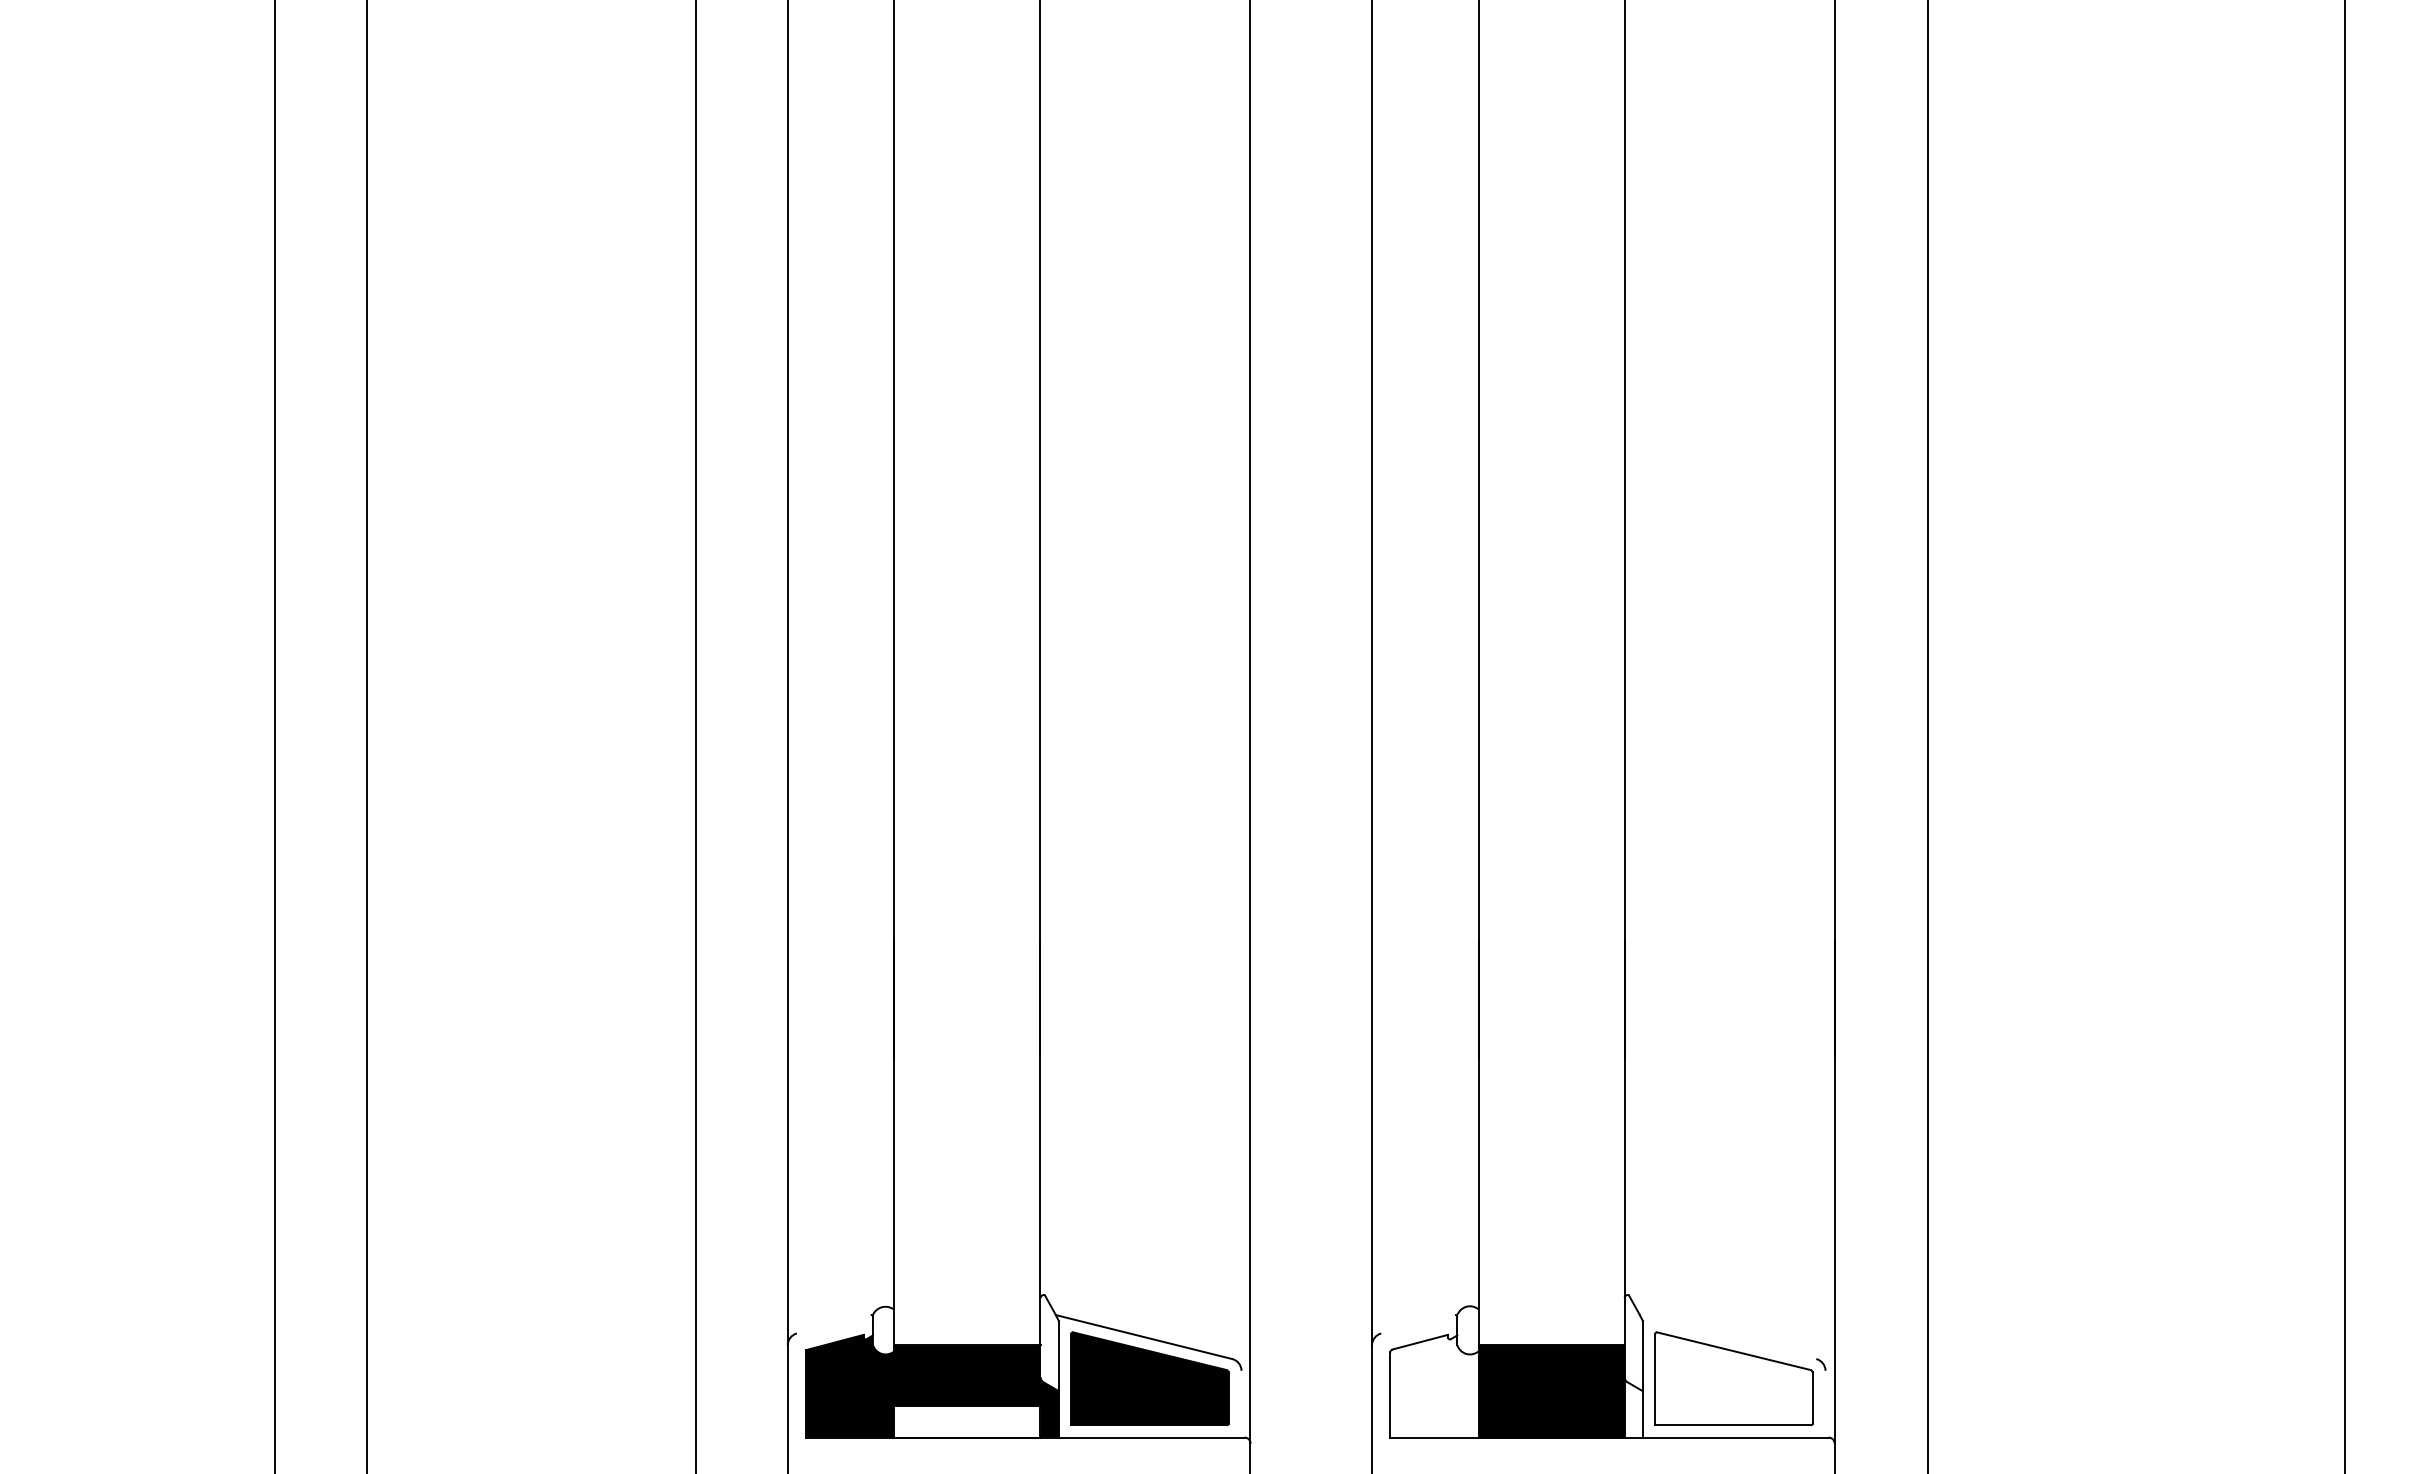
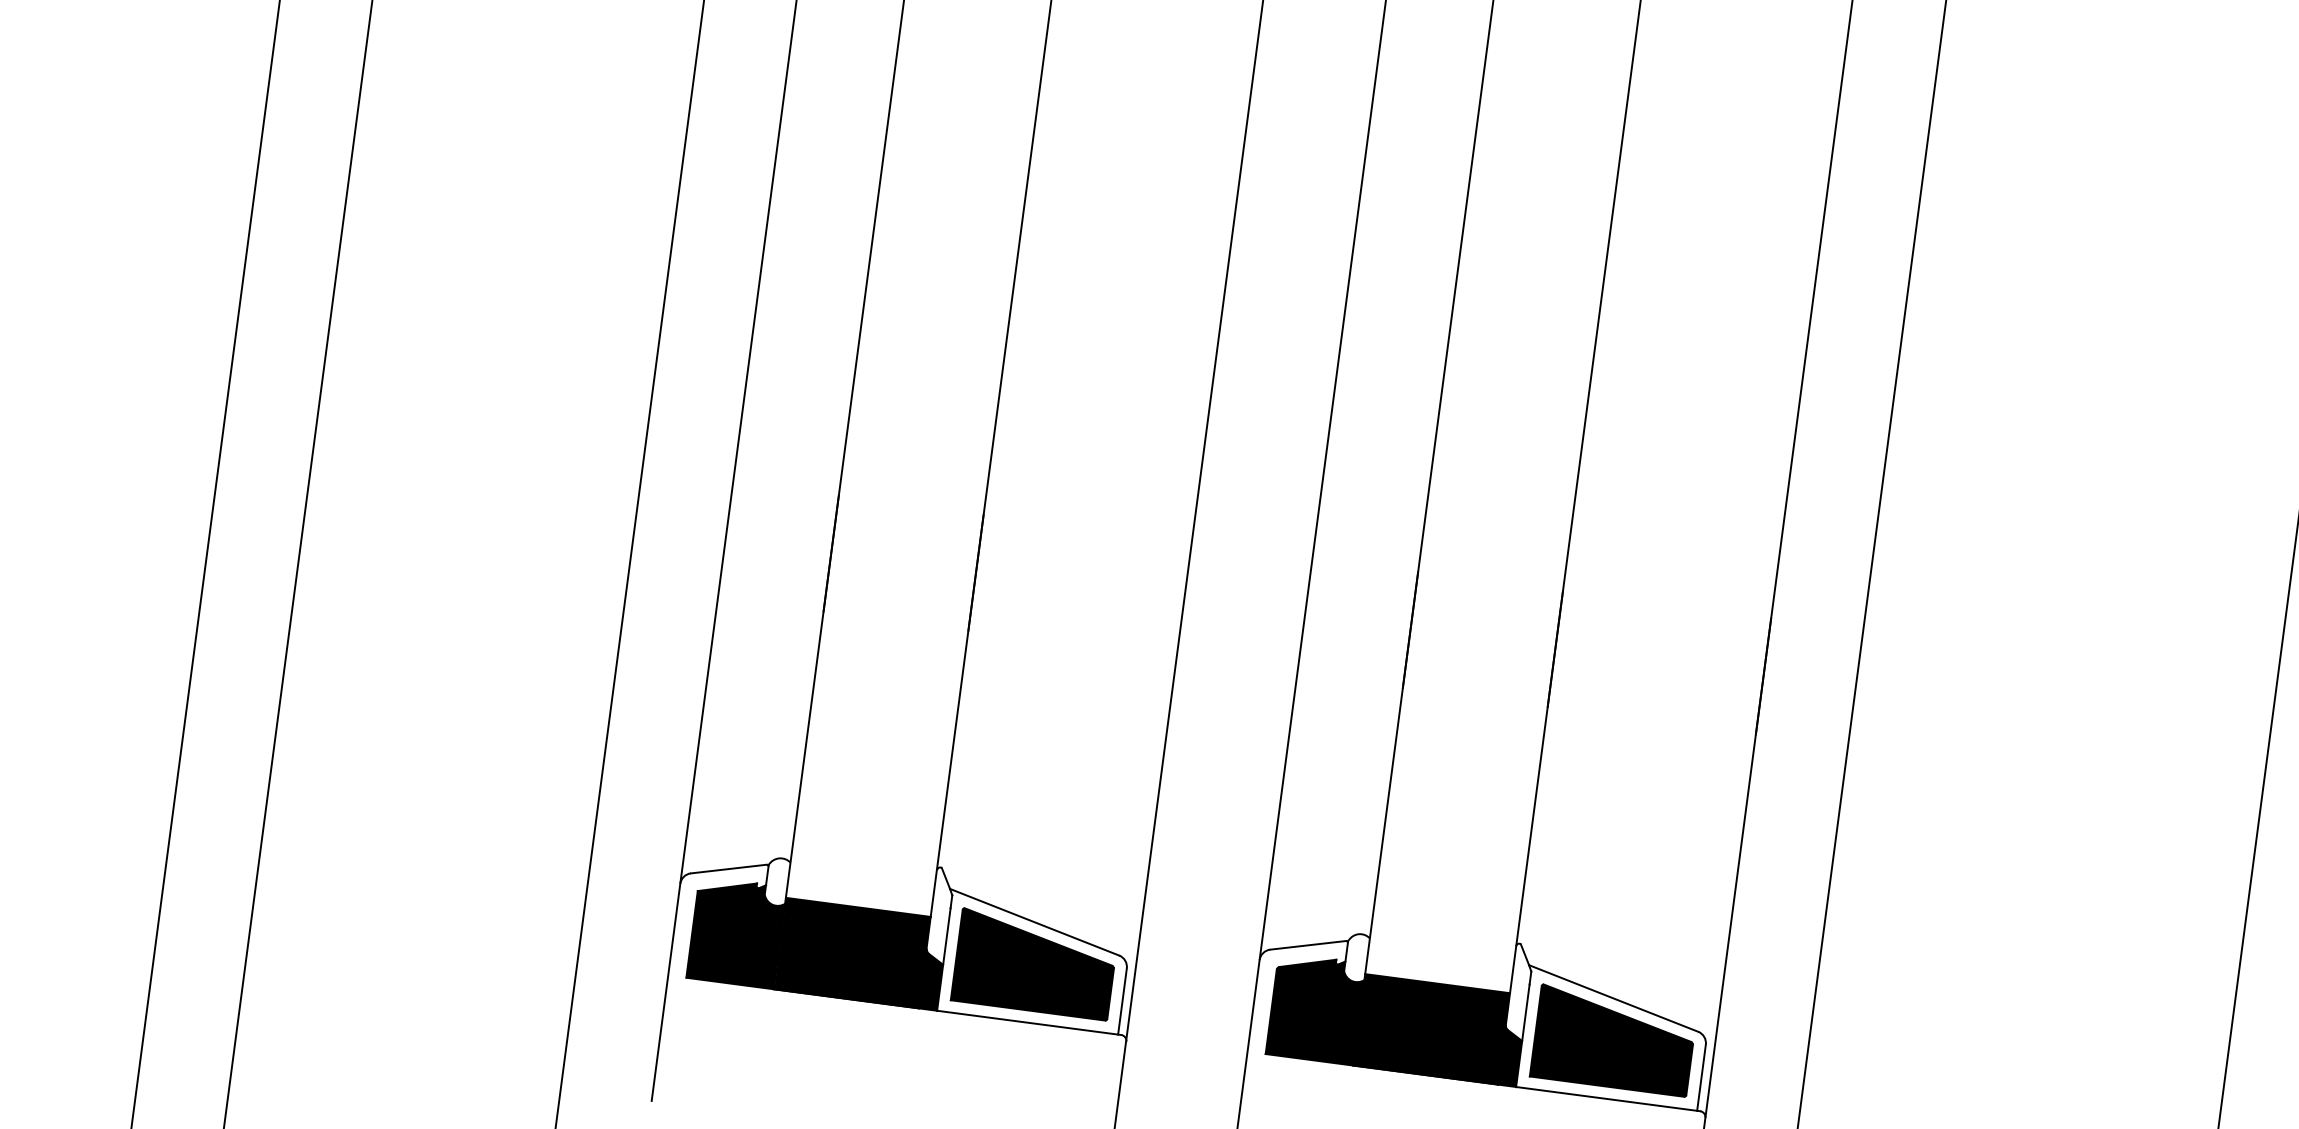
line: (833, 1324) -> (728, 869), added
line: (1418, 1324) -> (1308, 945), added
line: (1727, 1337) -> (1613, 998), added
fill: (1733, 1378) -> (1613, 1040), added
fill: (1434, 1385) -> (1316, 1008), added
line: (1241, 1403) -> (1122, 1000), added
line: (1825, 1403) -> (1701, 1077), added
fill: (1633, 1407) -> (1510, 1055), added
fill: (967, 1421) -> (848, 982), added

